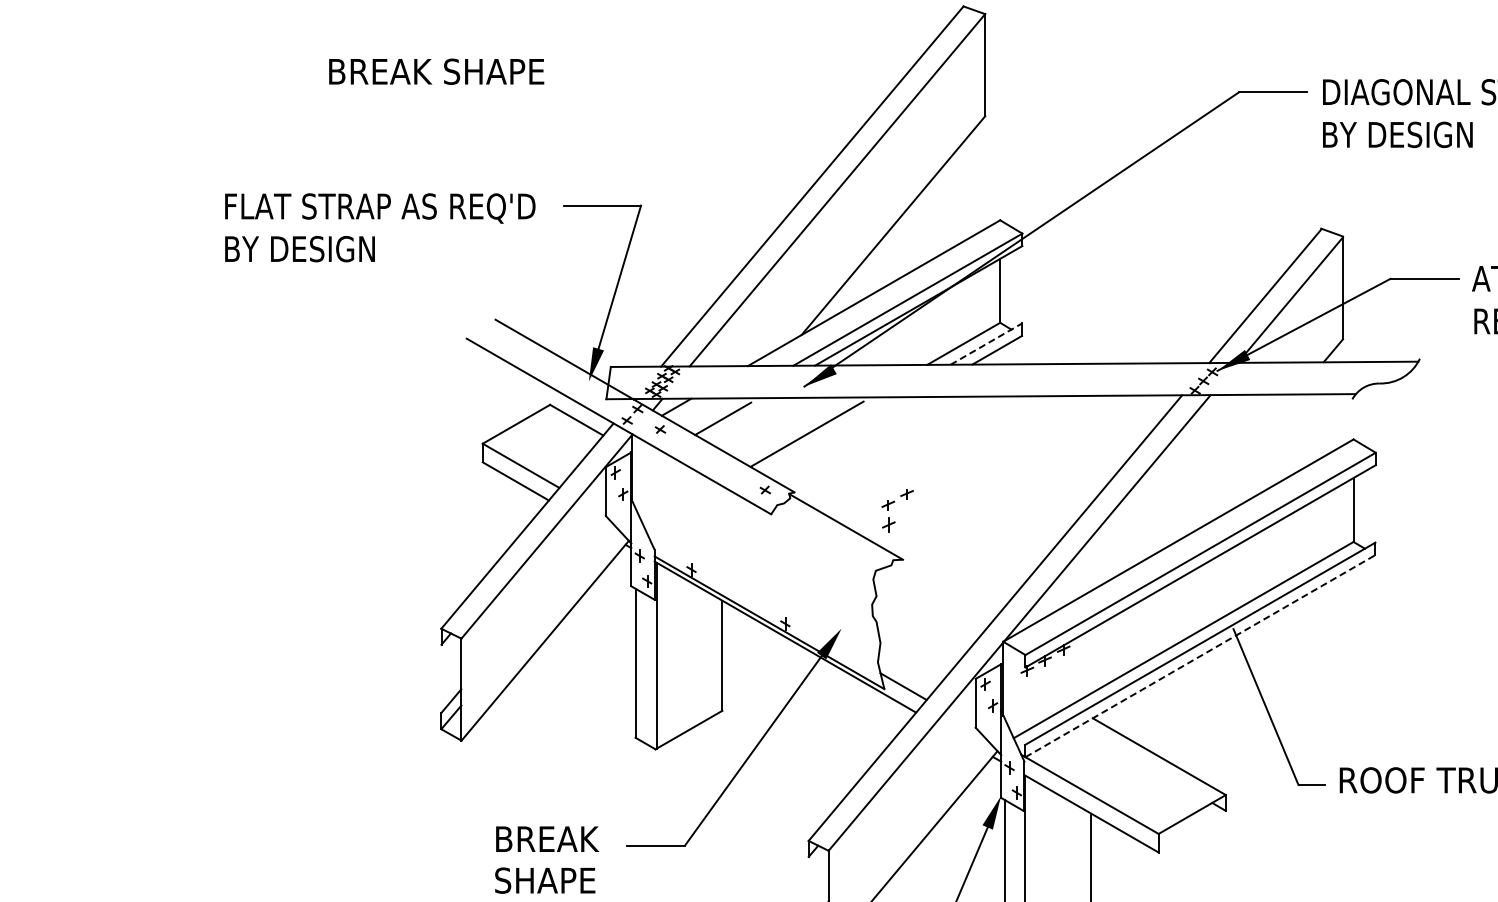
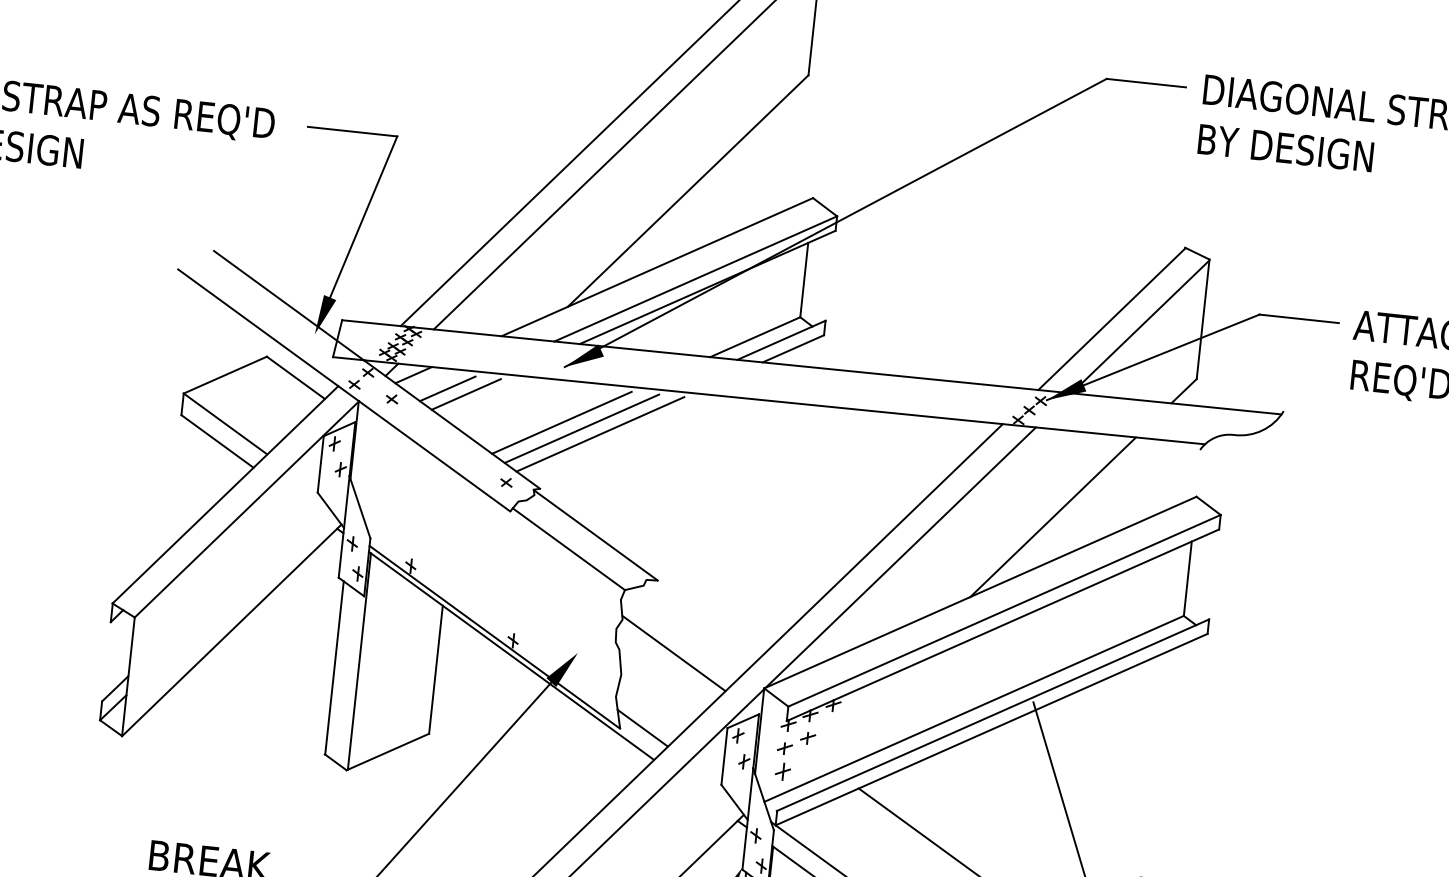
line: (986, 343) -> (781, 339), dashed -> solid
line: (706, 415) -> (447, 388), added
line: (824, 437) -> (581, 428), added
line: (840, 440) -> (599, 434), added
line: (1233, 469) -> (1053, 516), added
part: (893, 503) -> (791, 747), moved
line: (824, 540) -> (568, 548), added
line: (923, 619) -> (674, 652), added
line: (1200, 655) -> (991, 728), dashed -> solid

